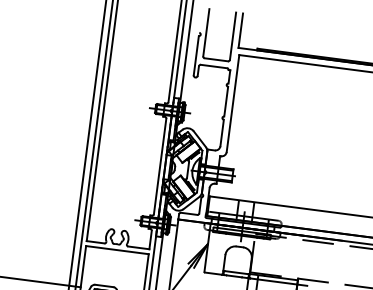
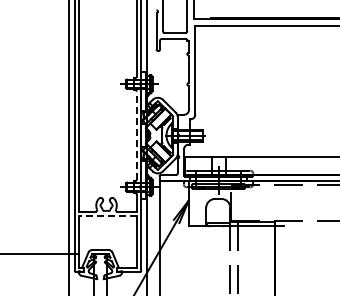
line: (159, 166) -> (136, 135), solid -> dashed
line: (117, 250) -> (108, 216), solid -> dashed

